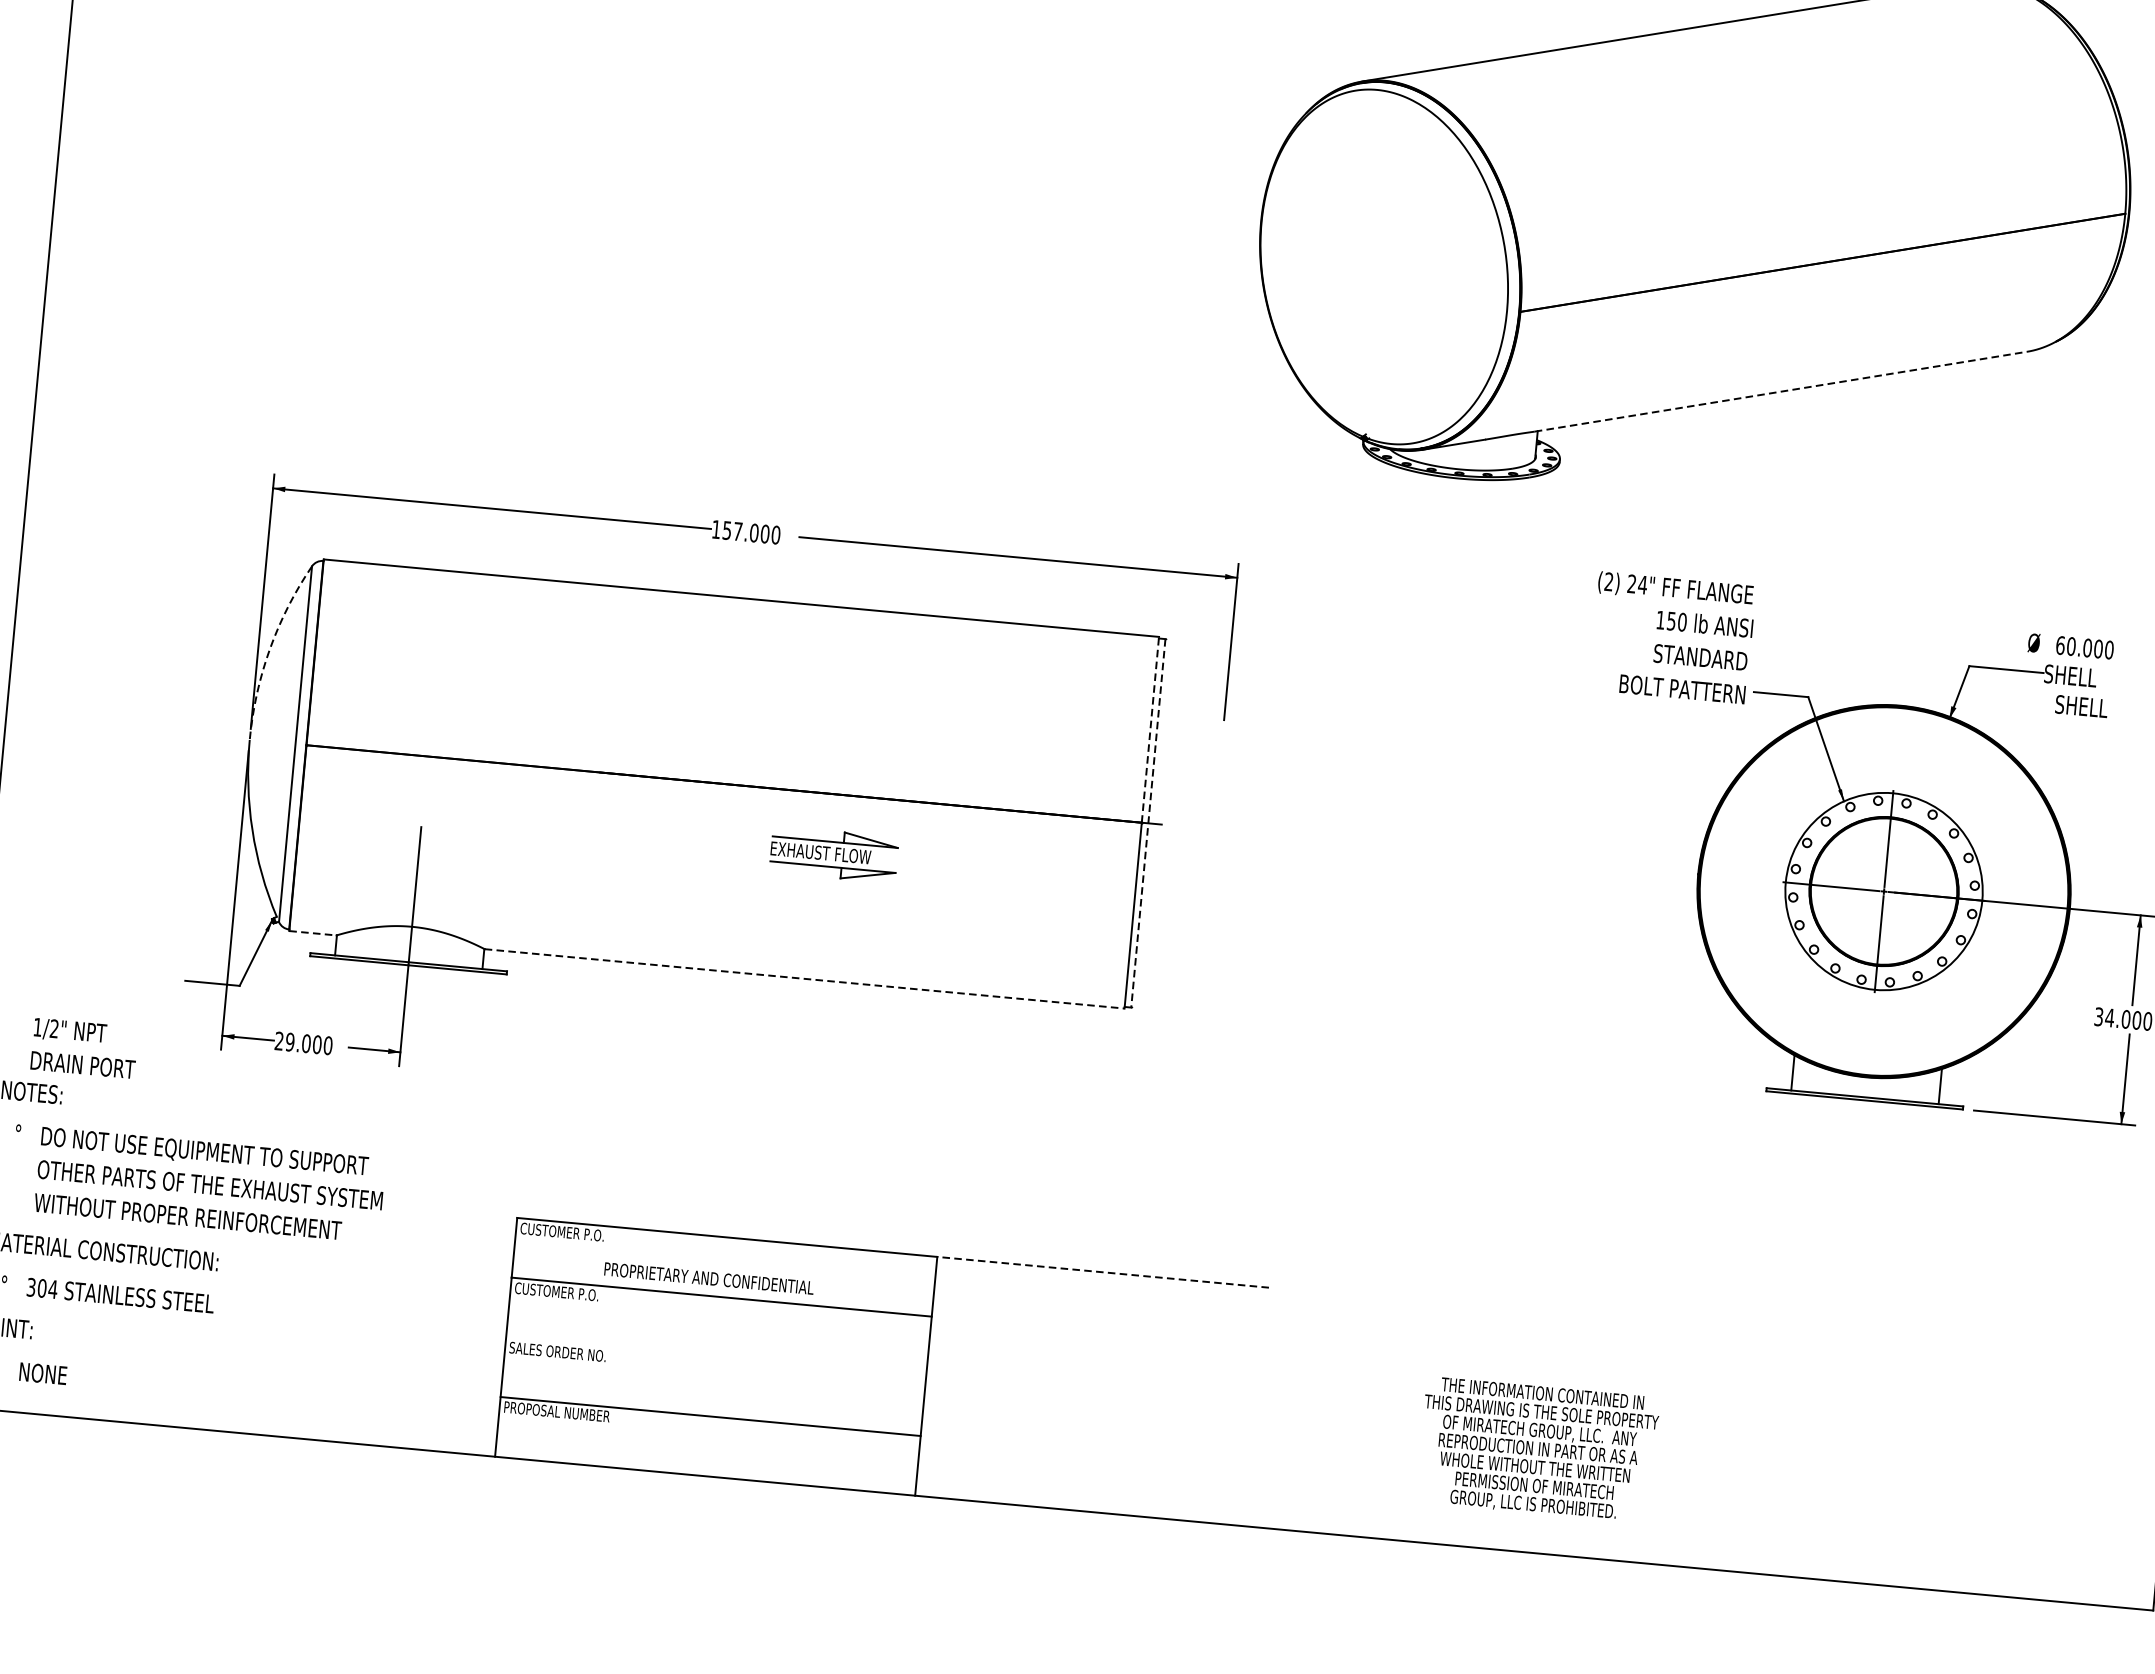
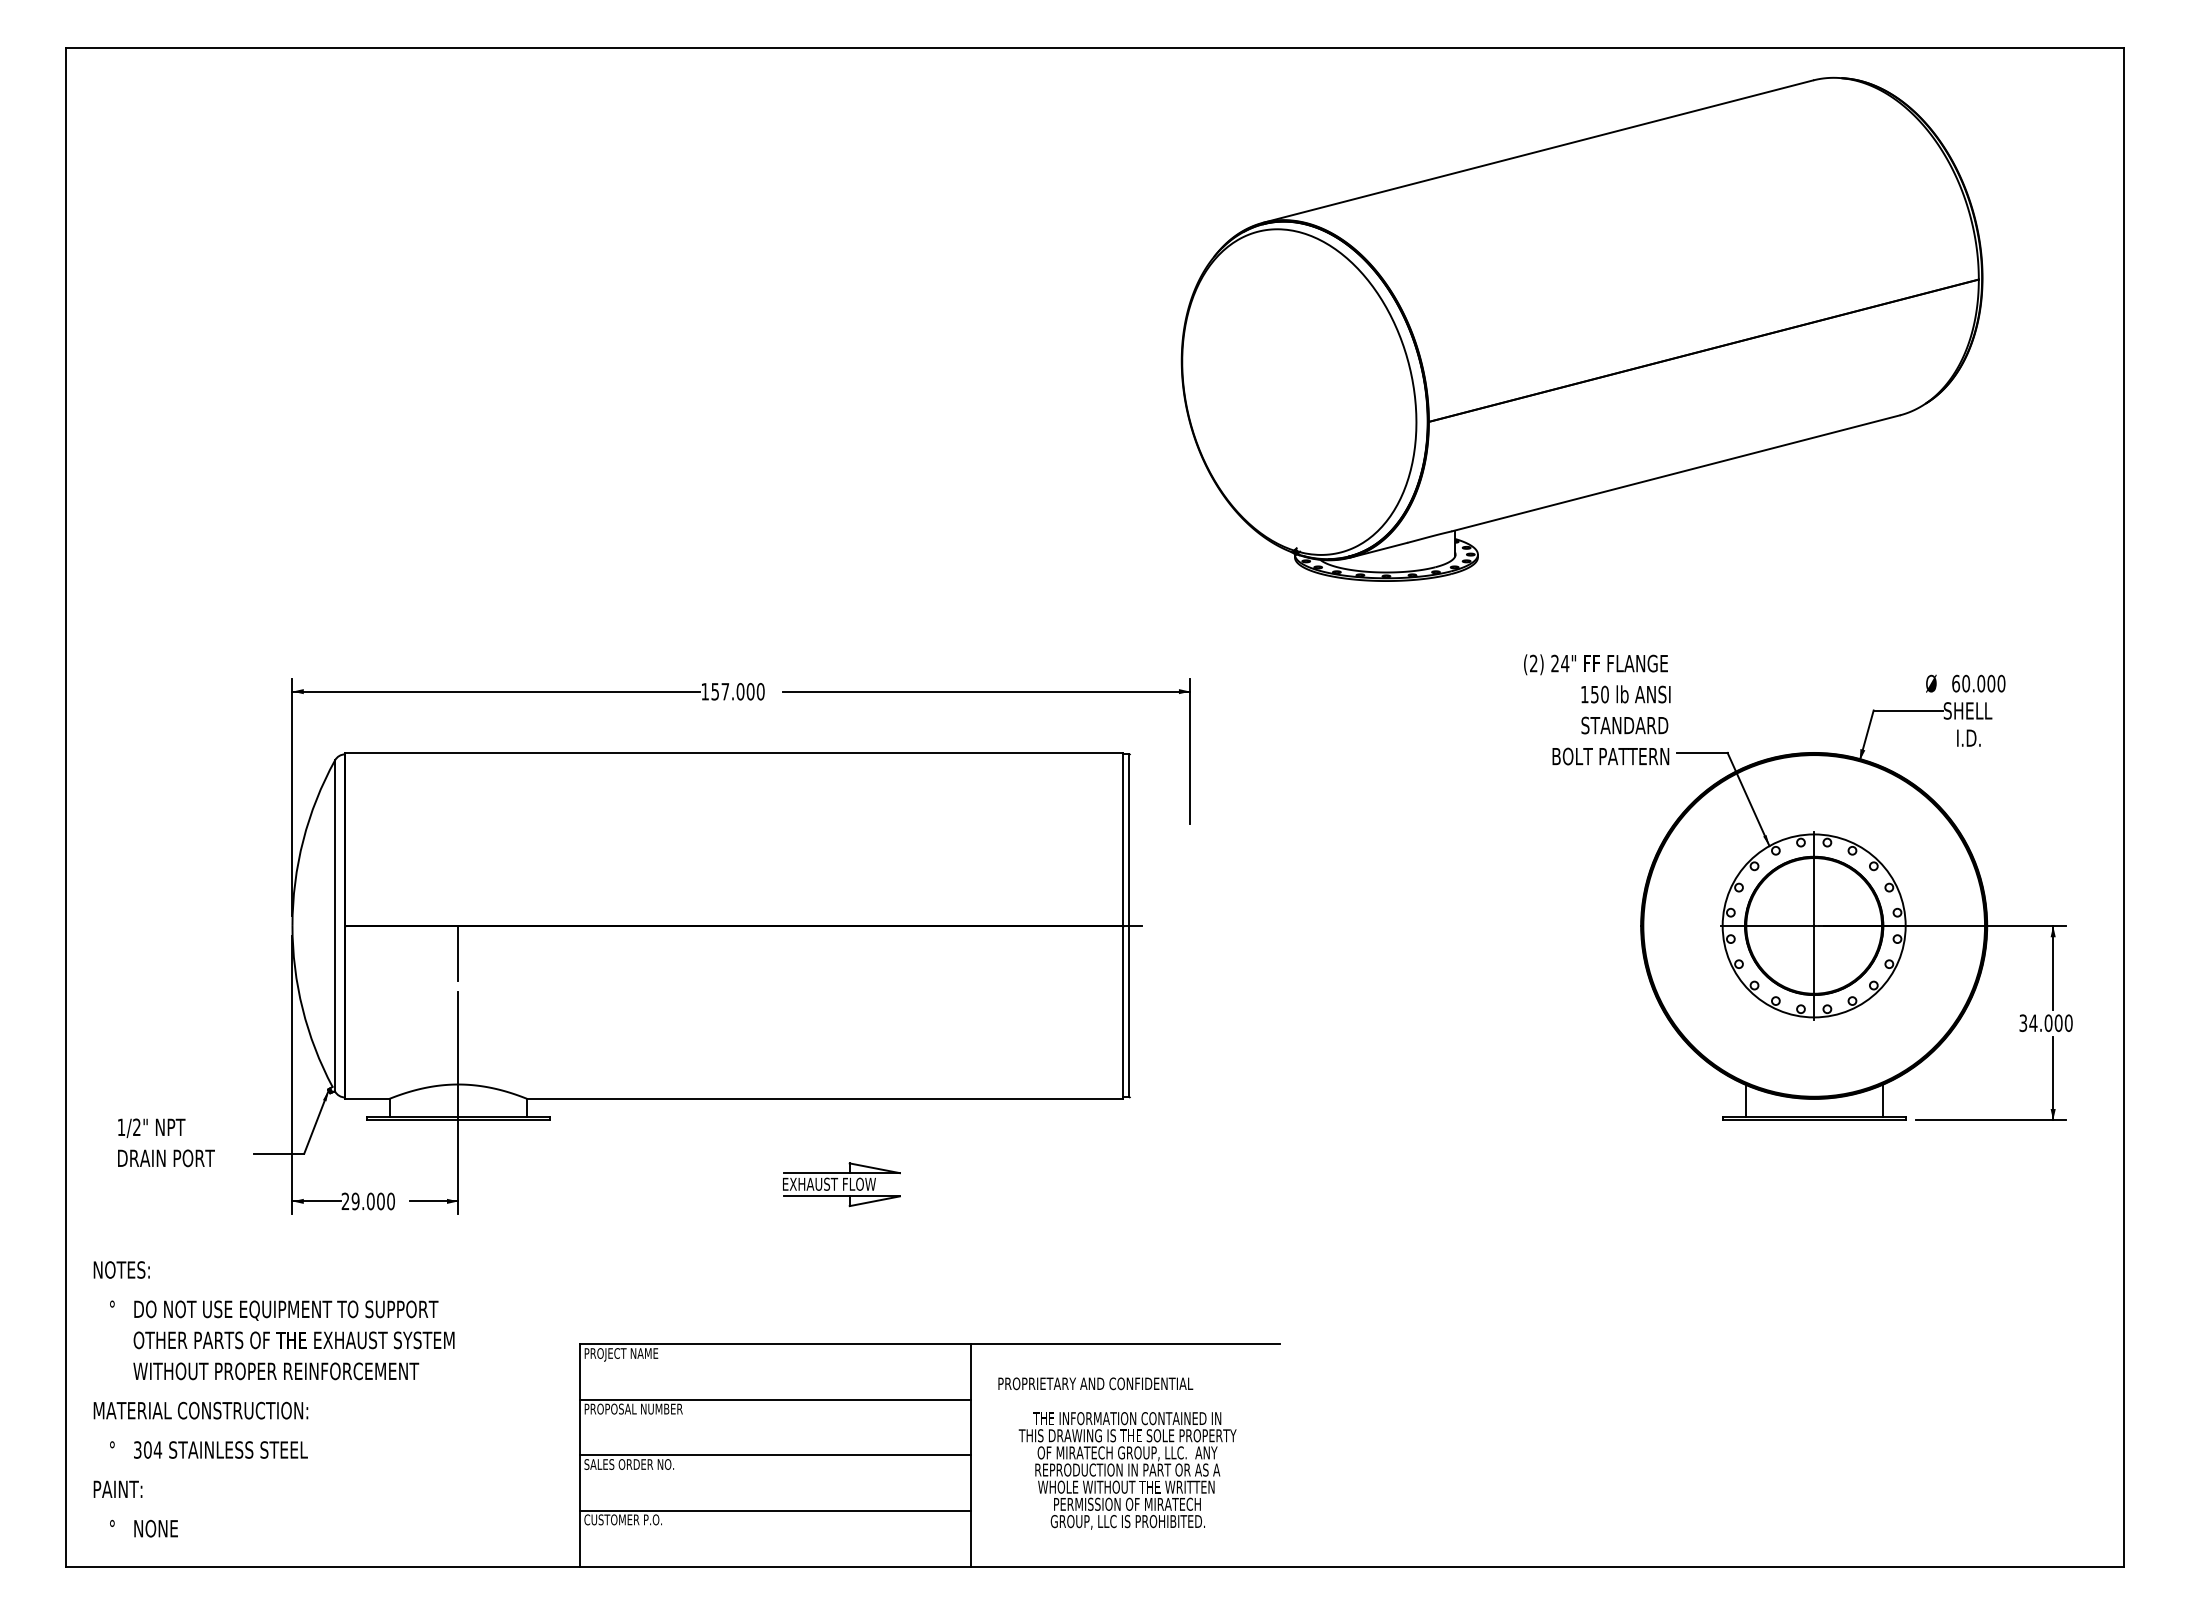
line: (1781, 391) -> (1676, 473), dashed -> solid
arc: (270, 649) -> (303, 840), dashed -> solid
text: (2081, 705) -> (1980, 737), SHELL -> I.D.
line: (1150, 729) -> (1123, 839), dashed -> solid
line: (425, 786) -> (458, 953), added
line: (1148, 822) -> (1129, 925), dashed -> solid
part: (833, 854) -> (841, 1184), moved
line: (313, 932) -> (367, 1098), dashed -> solid
line: (805, 978) -> (825, 1098), dashed -> solid
text: (84, 1048) -> (166, 1142), moved
text: (561, 1233) -> (622, 1354), CUSTOMER P.O. -> PROJECT NAME
line: (1102, 1272) -> (1125, 1344), dashed -> solid
text: (708, 1278) -> (1095, 1383), moved
text: (567, 1292) -> (633, 1408), CUSTOMER P.O. -> PROPOSAL NUMBER
line: (715, 1356) -> (775, 1455), added
text: (556, 1411) -> (633, 1519), PROPOSAL NUMBER -> CUSTOMER P.O.
text: (1538, 1449) -> (1127, 1470), moved

